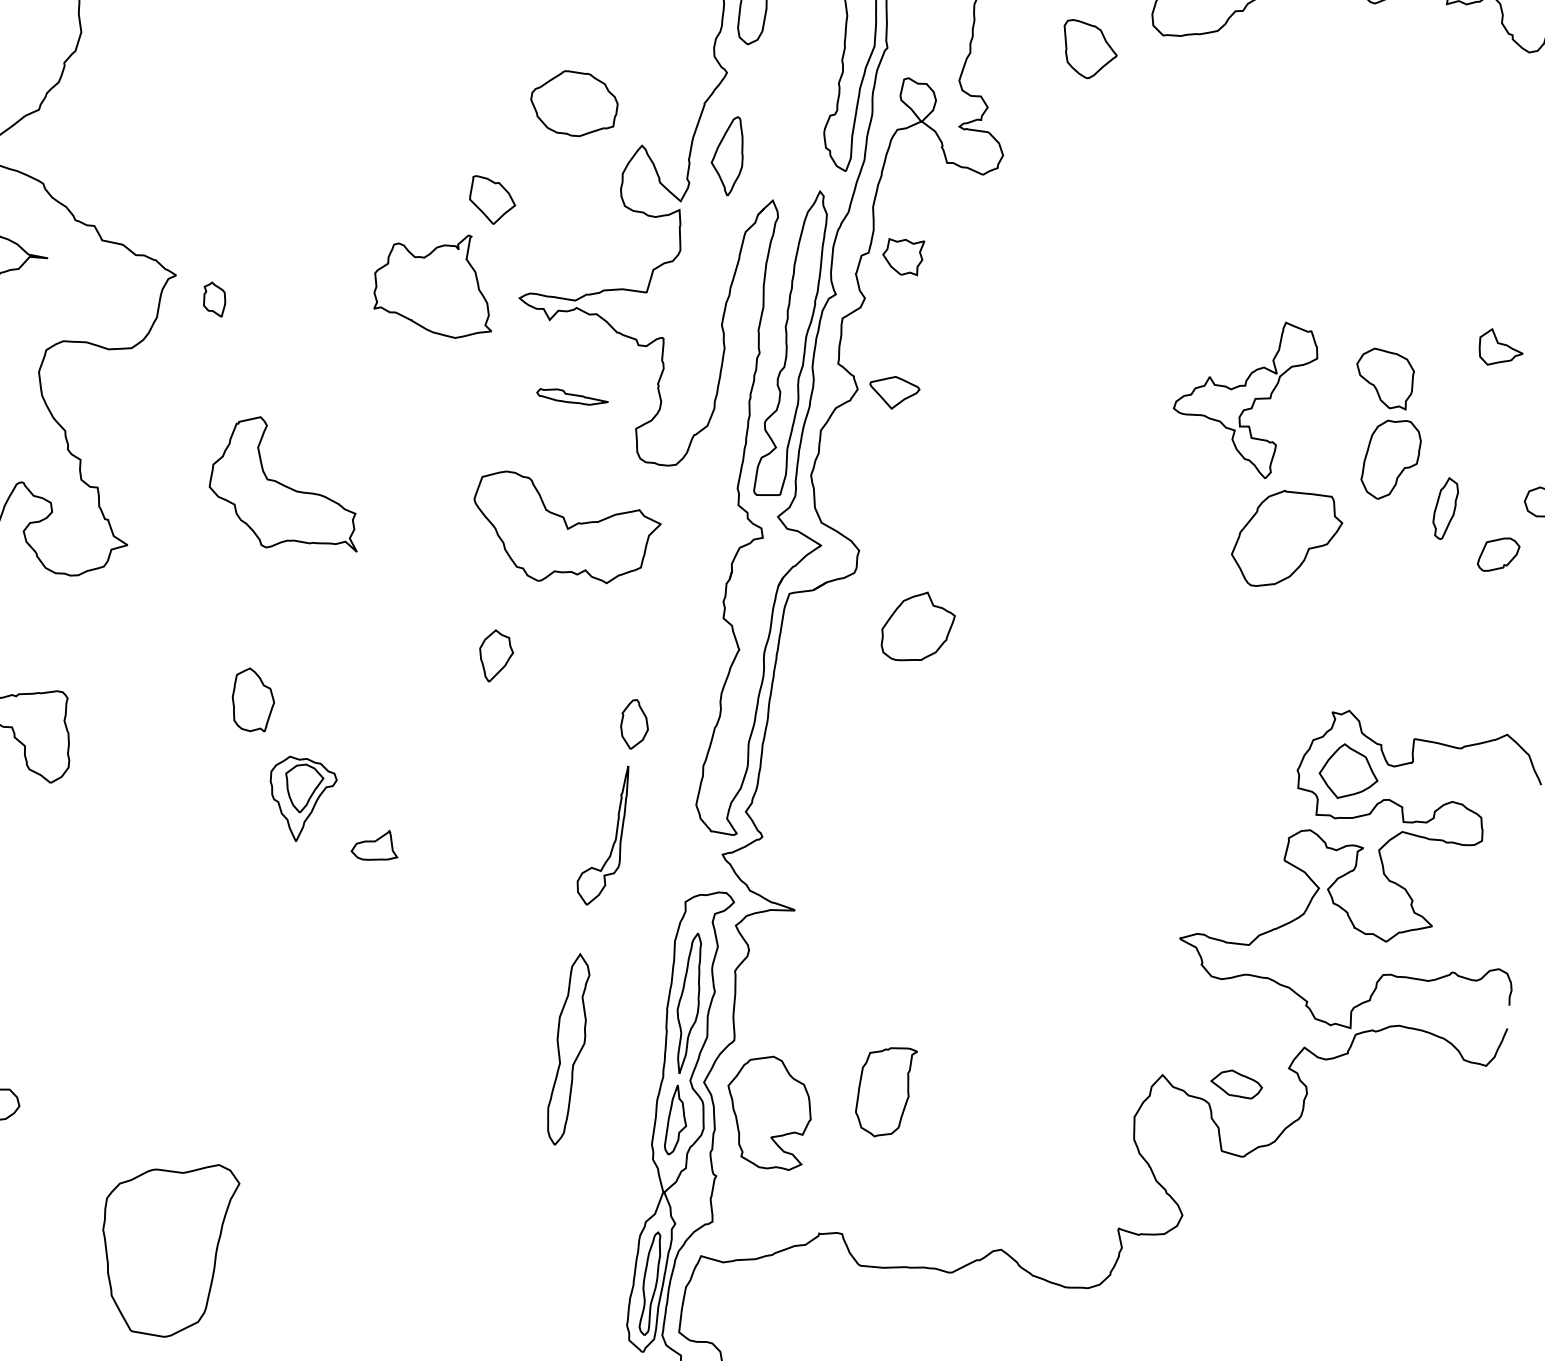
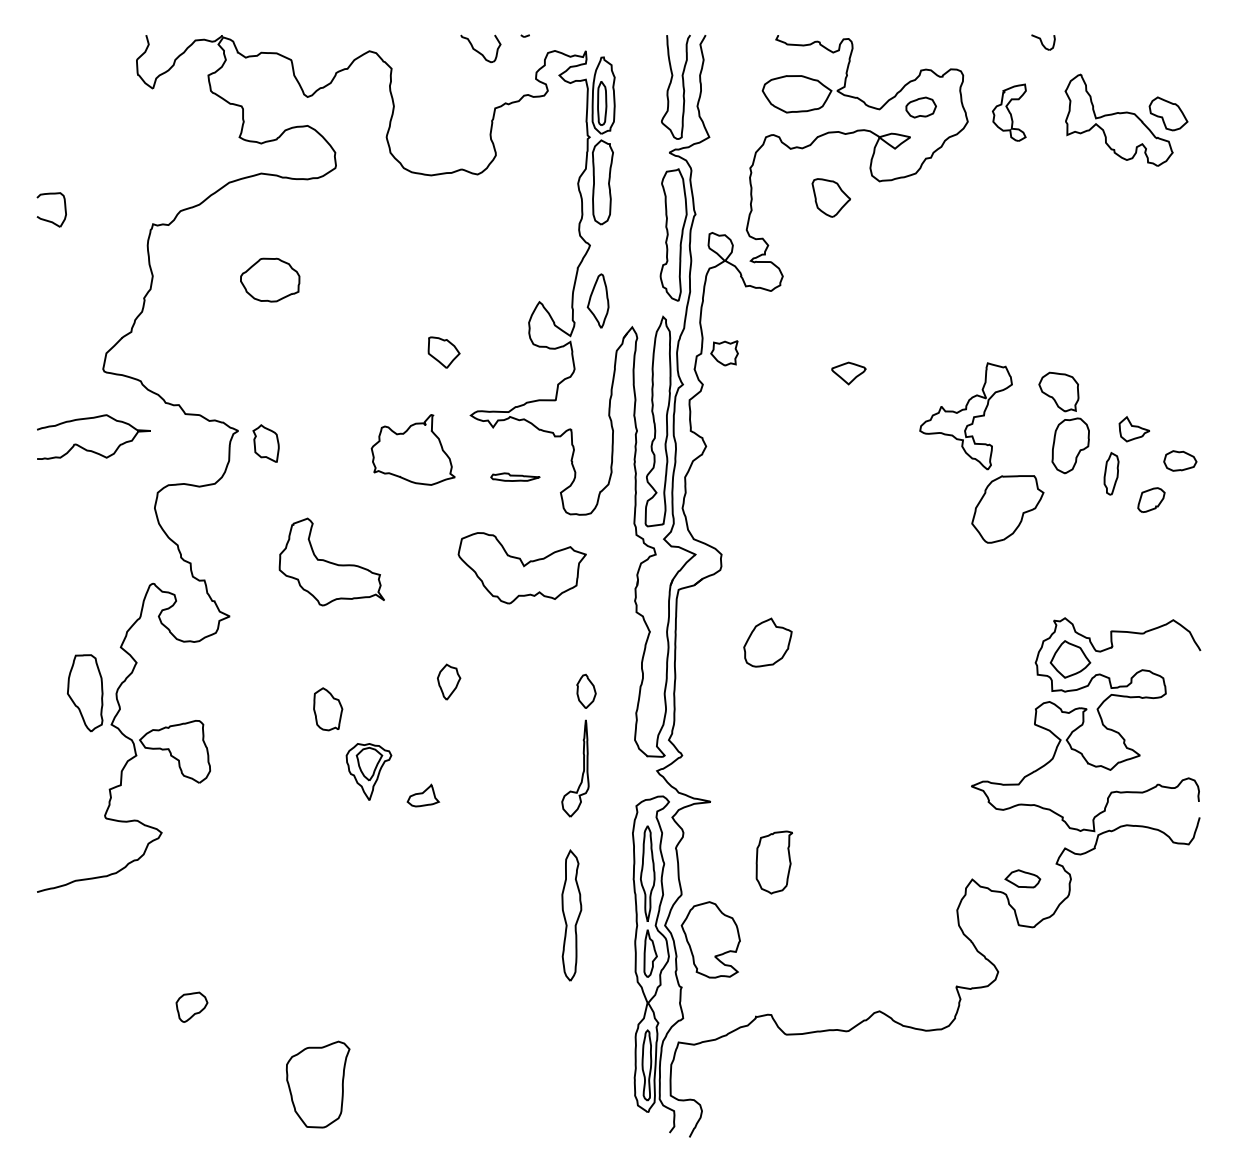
part: (574, 103) -> (270, 279), moved
part: (434, 282) -> (412, 449), moved
part: (213, 299) -> (265, 443), size x1.67
part: (1501, 348) -> (1134, 429), moved
part: (893, 392) -> (848, 373), moved
part: (917, 626) -> (767, 642), moved
part: (496, 655) -> (449, 681), moved
part: (883, 1091) -> (773, 862), moved
part: (164, 1247) -> (317, 1084), size x0.71

